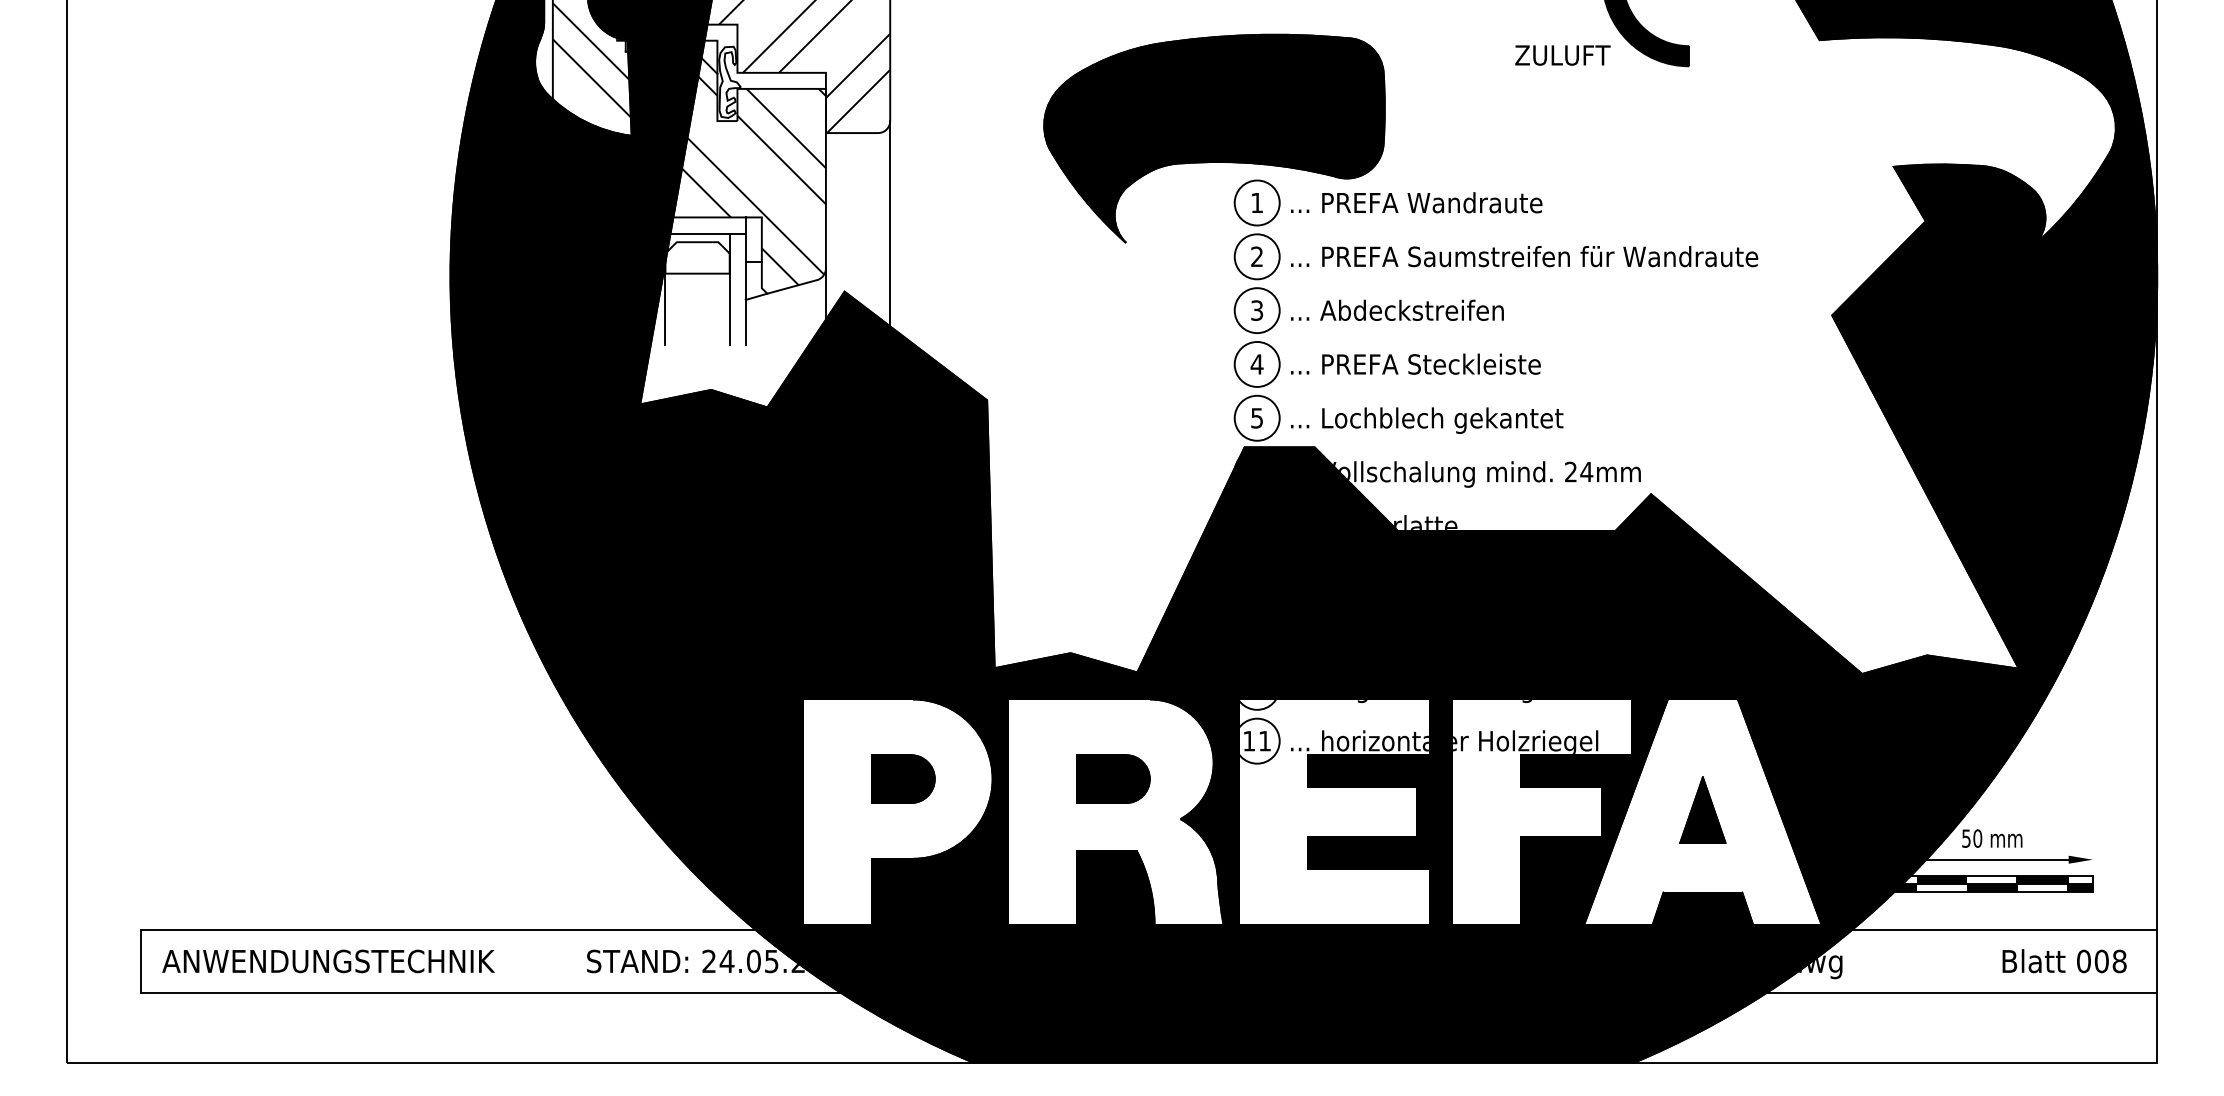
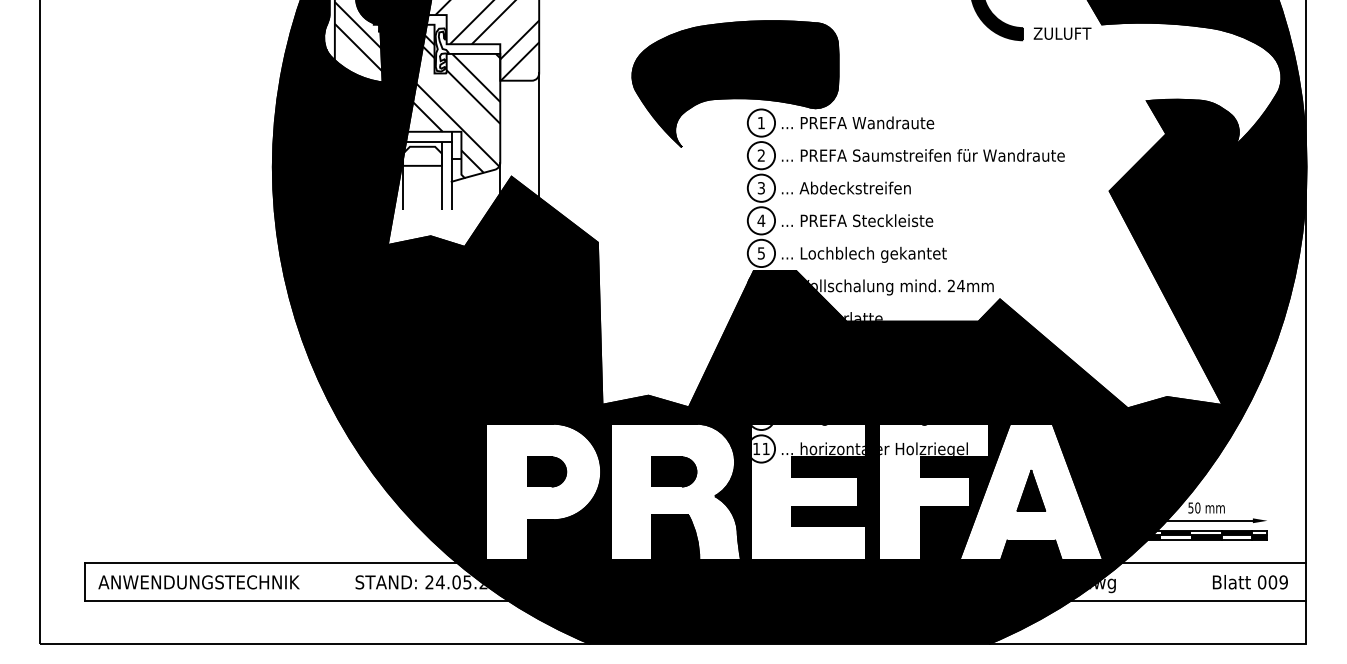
text: (1562, 55) -> (1062, 33), moved
text: (2119, 961) -> (1283, 582), 008 -> 009

